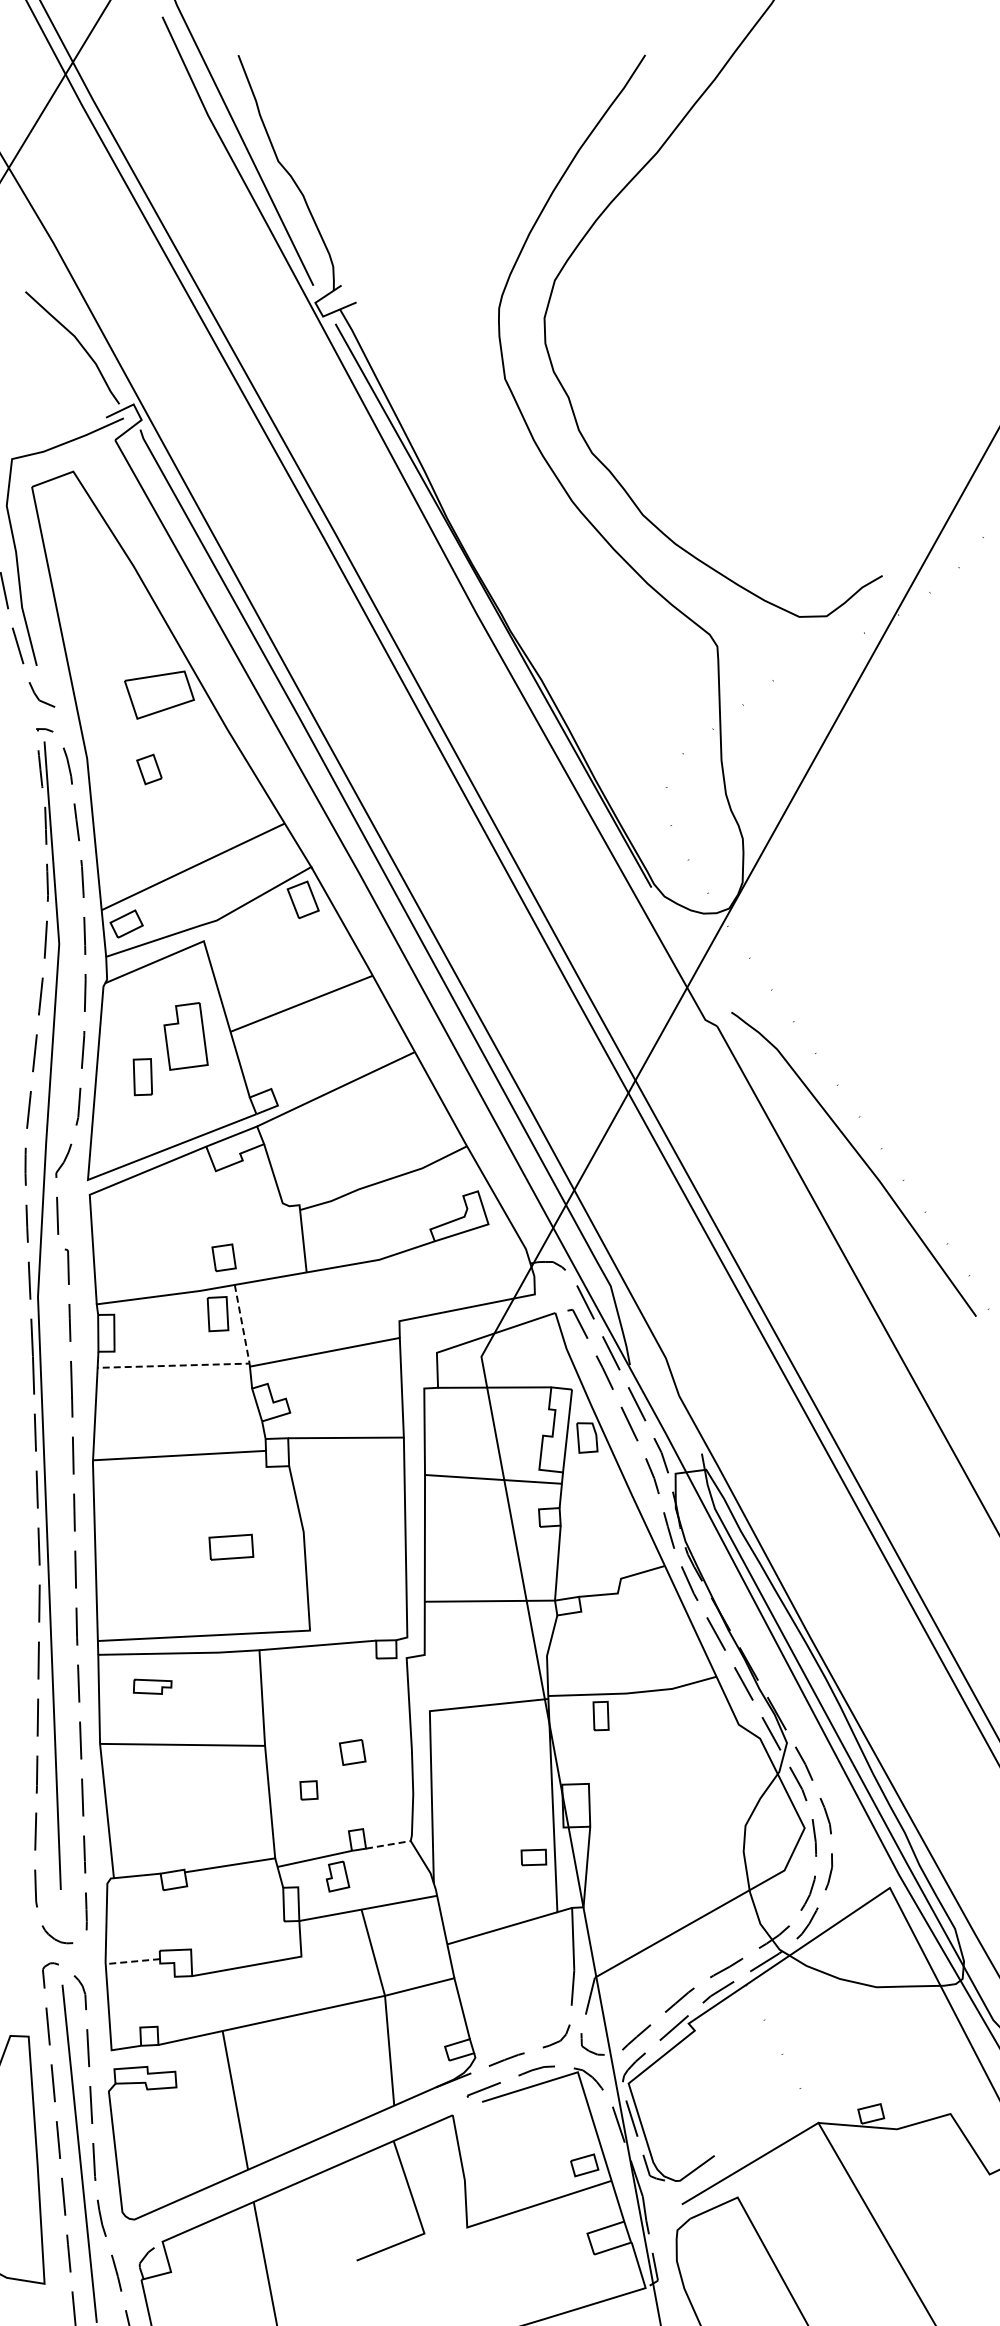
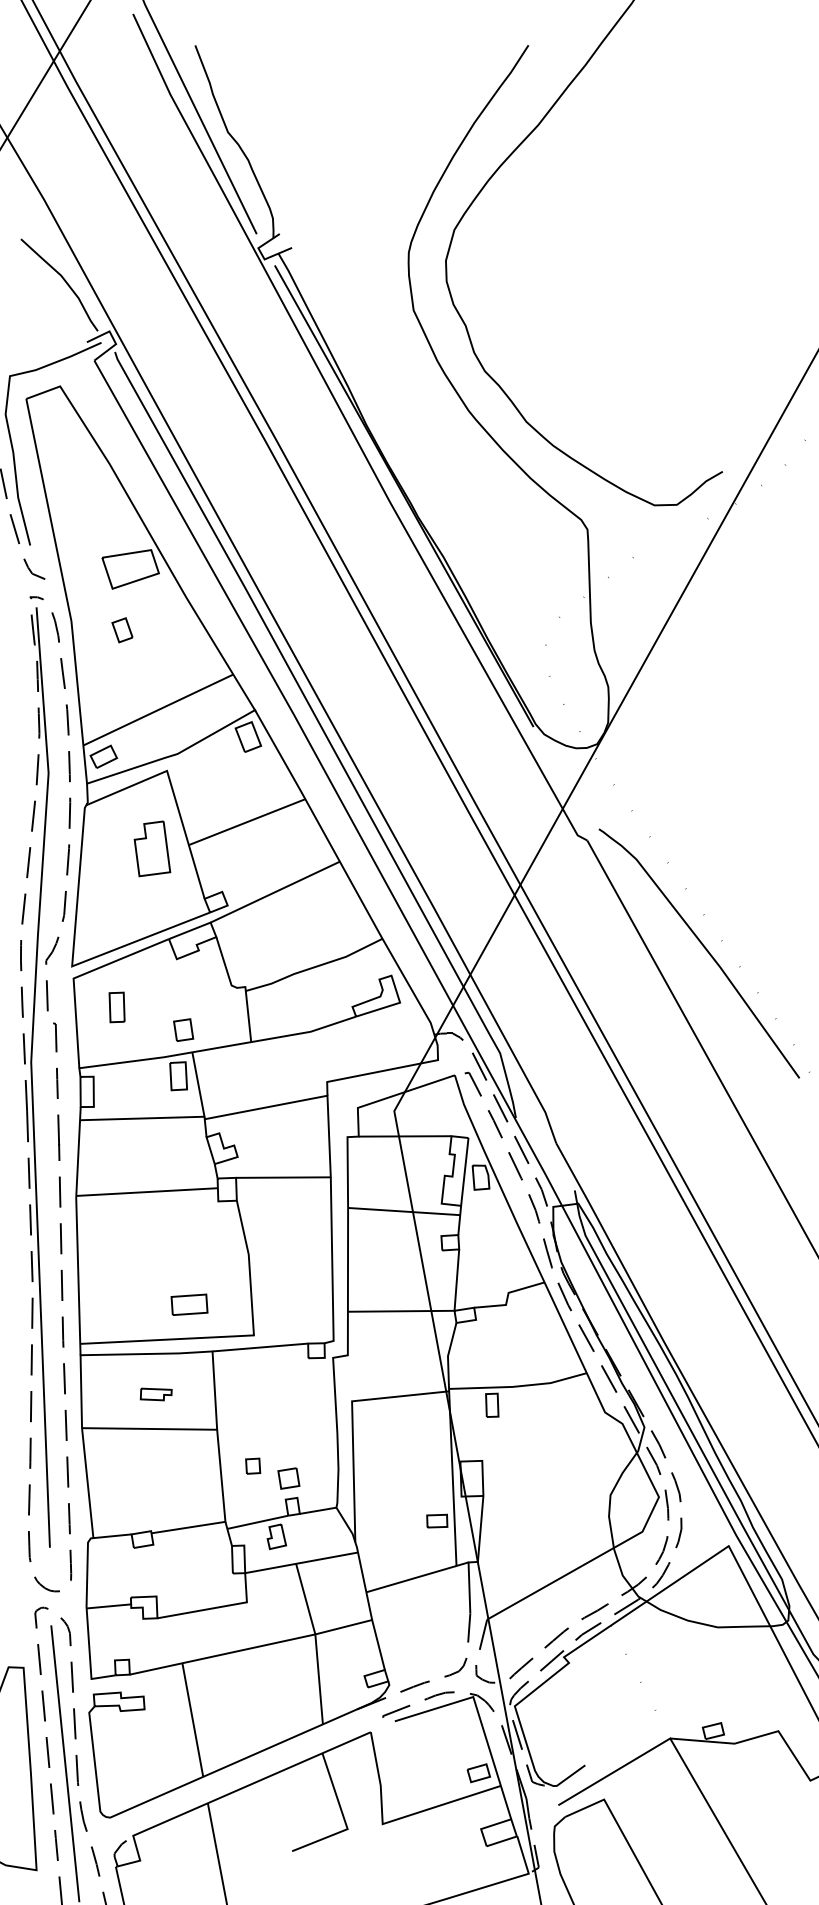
part: (142, 1077) -> (116, 1007), moved
line: (213, 1364) -> (174, 1117), dashed -> solid
part: (231, 1546) -> (189, 1304), moved
part: (152, 1686) -> (156, 1394), moved
part: (352, 1752) -> (288, 1478), moved
line: (388, 1844) -> (318, 1510), dashed -> solid
line: (132, 1961) -> (108, 1606), dashed -> solid

